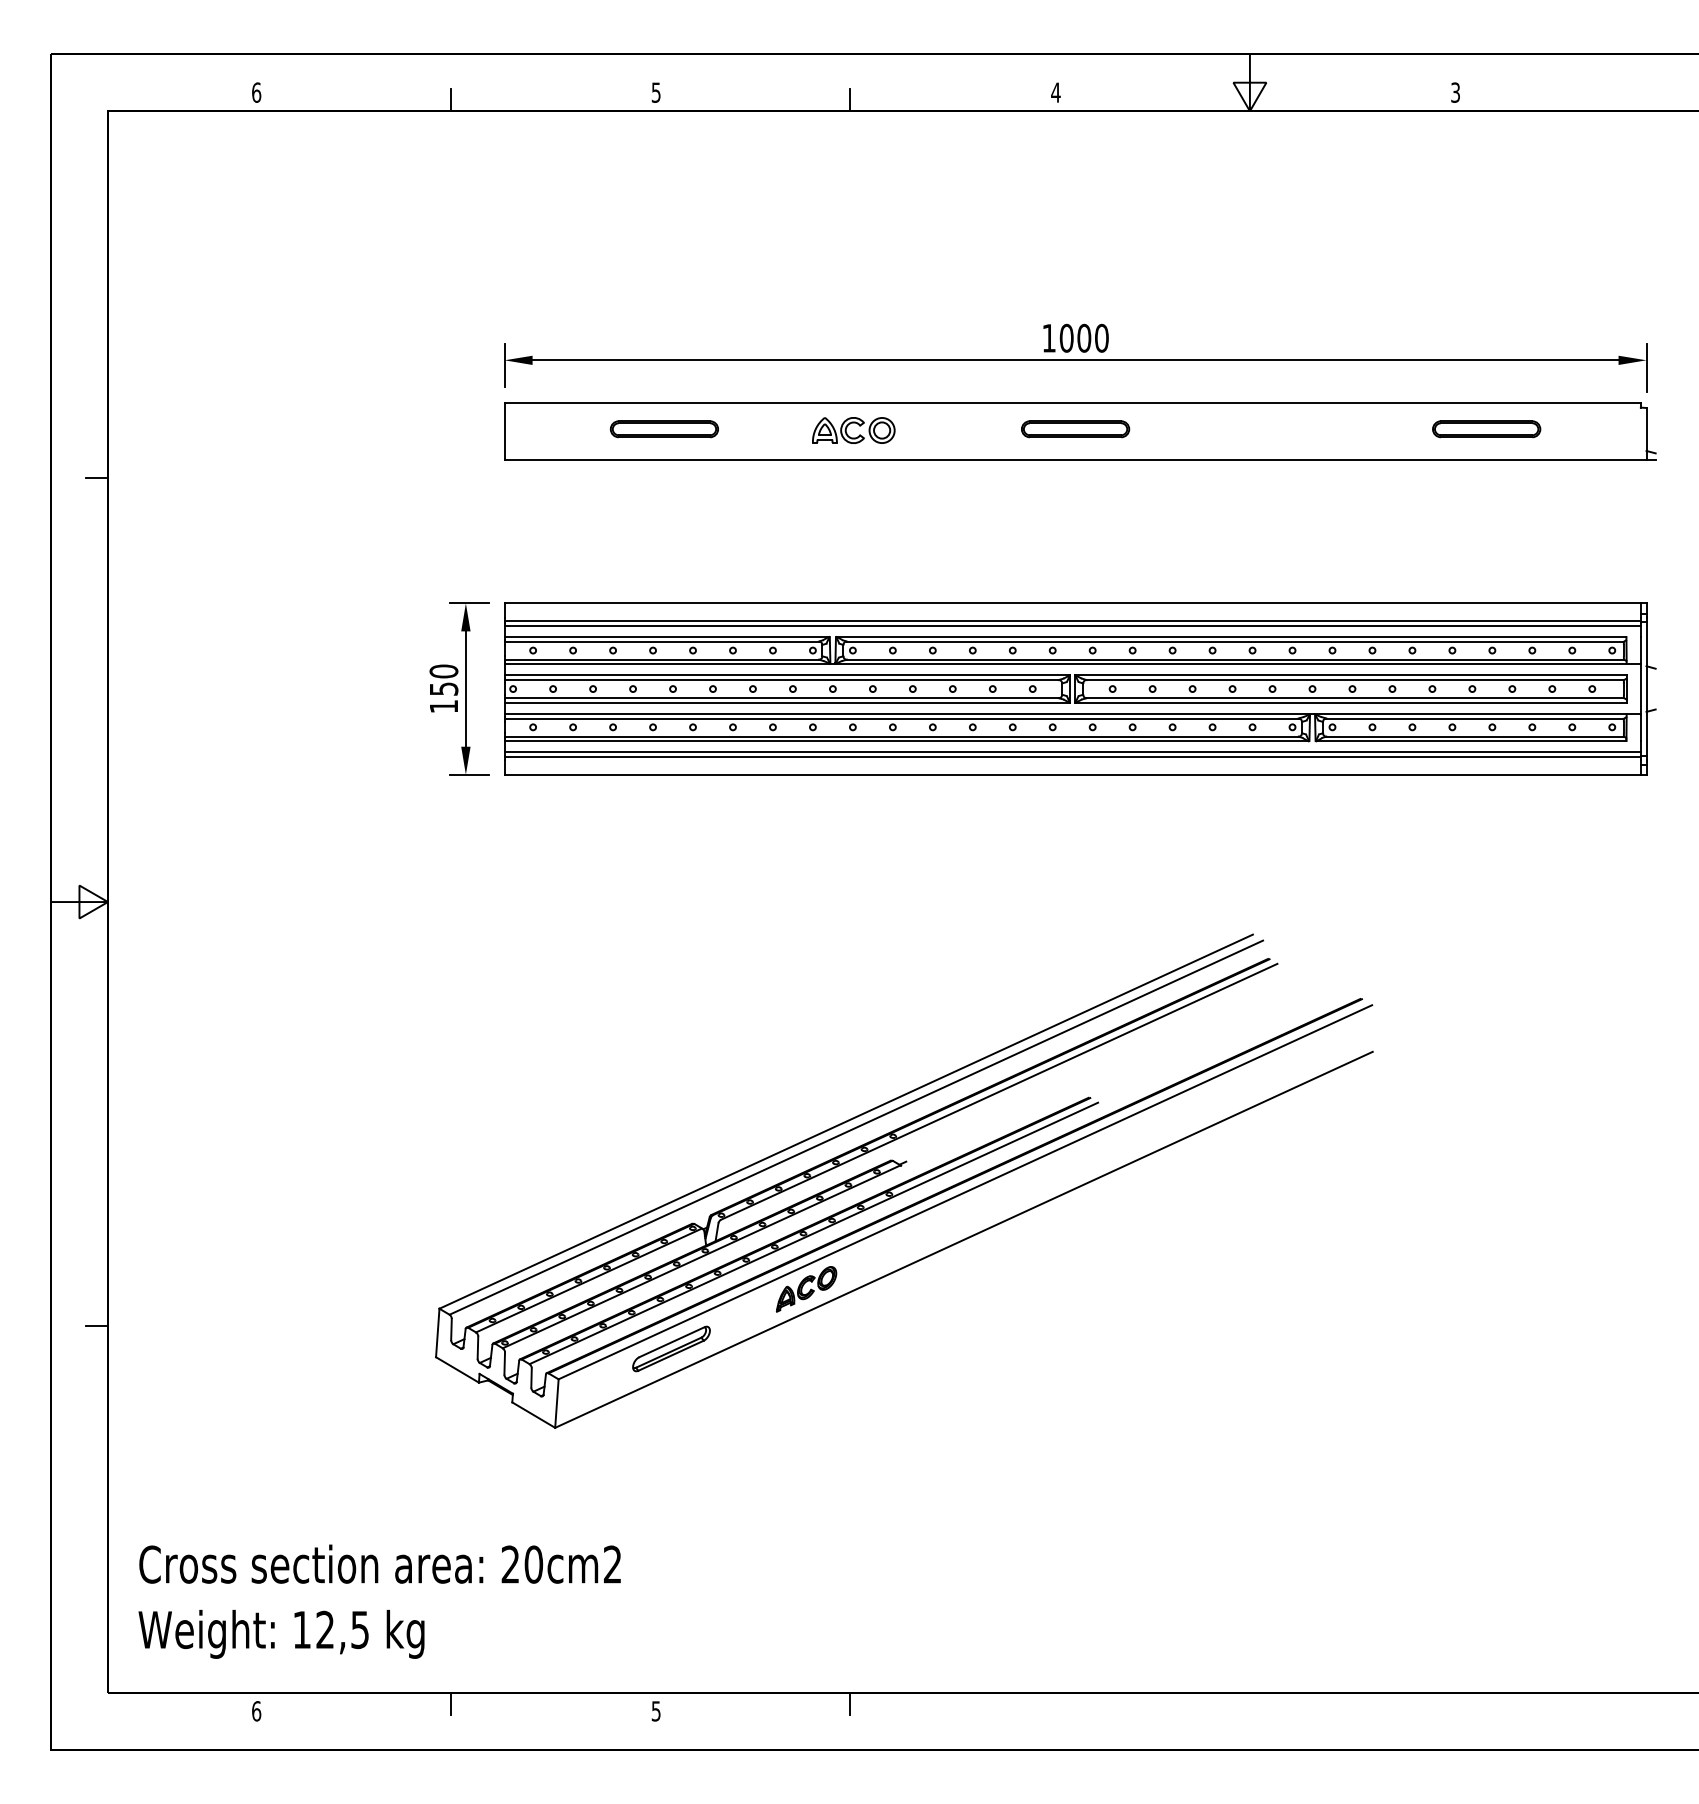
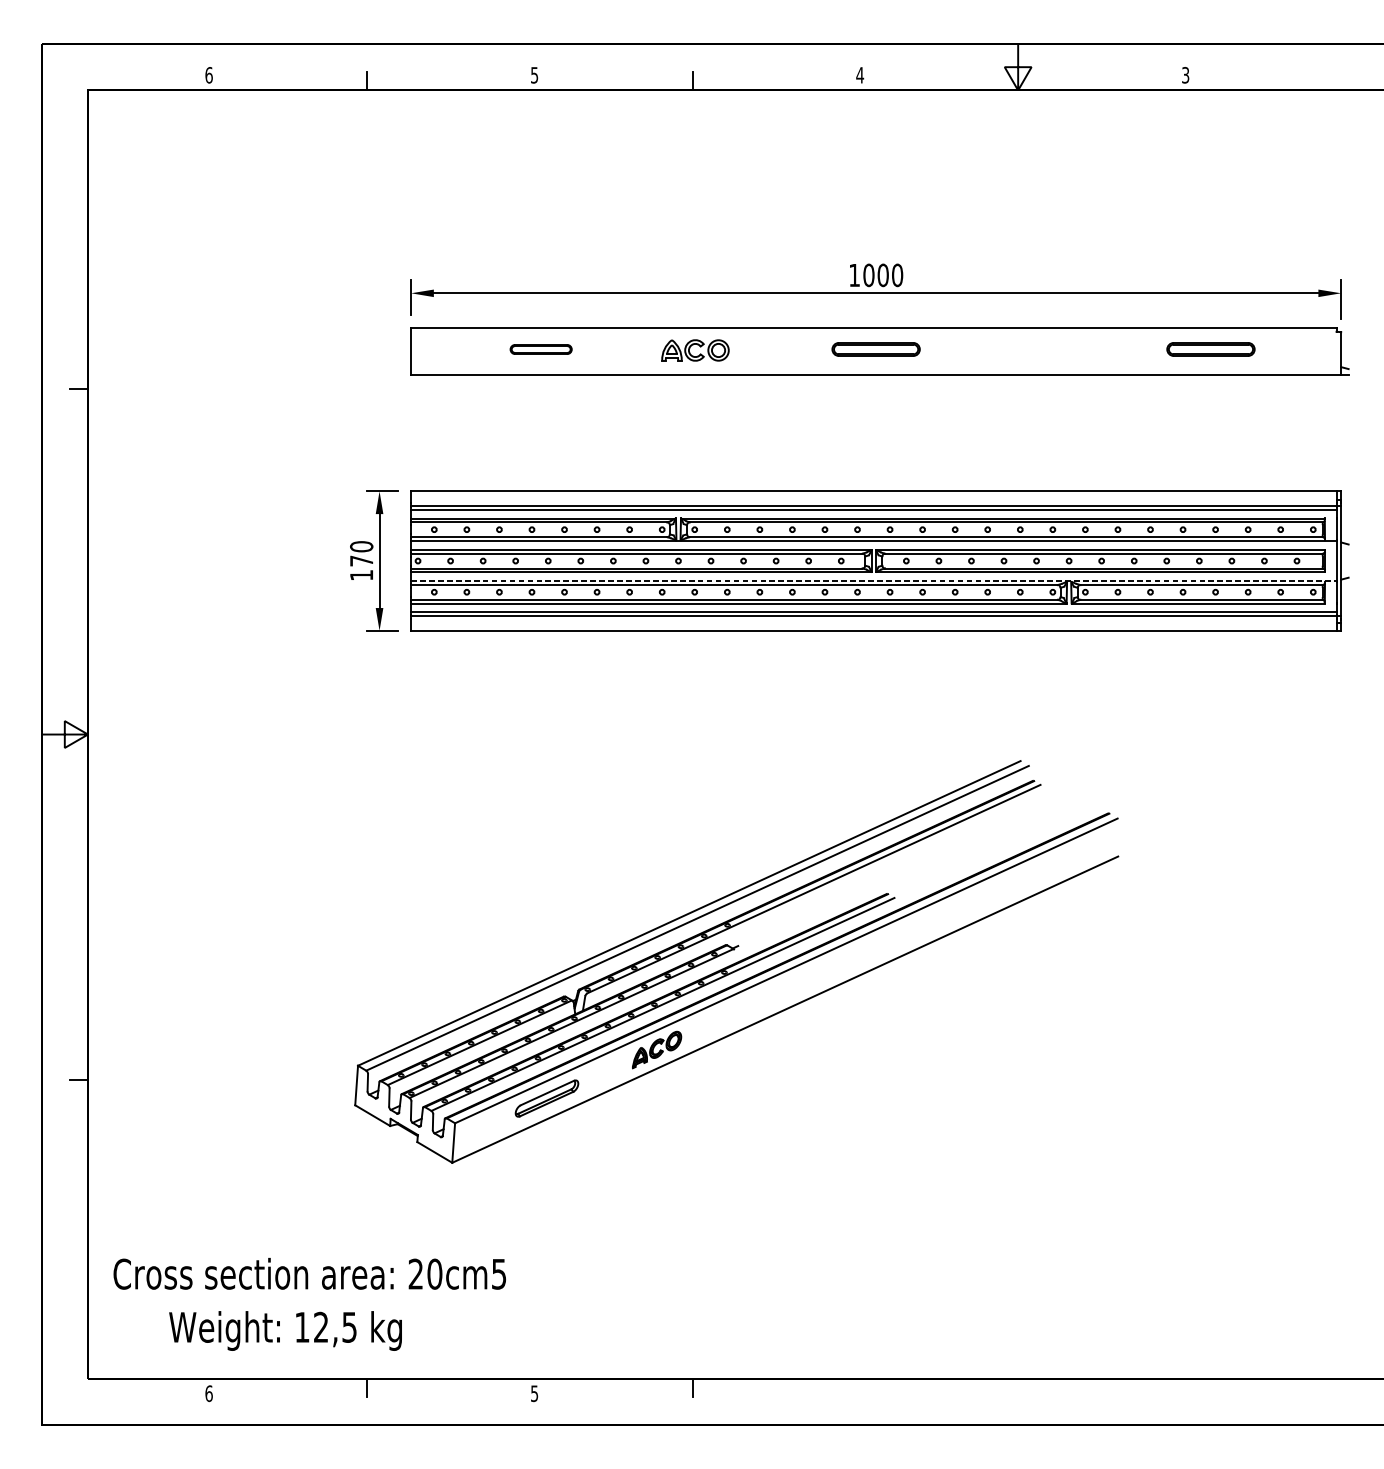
part: (663, 429) -> (540, 349), size x0.7
text: (444, 688) -> (362, 560), 150 -> 170
line: (1073, 713) -> (874, 580), solid -> dashed
text: (612, 1564) -> (498, 1274), 20cm2 -> 20cm5
text: (281, 1633) -> (285, 1330), moved

